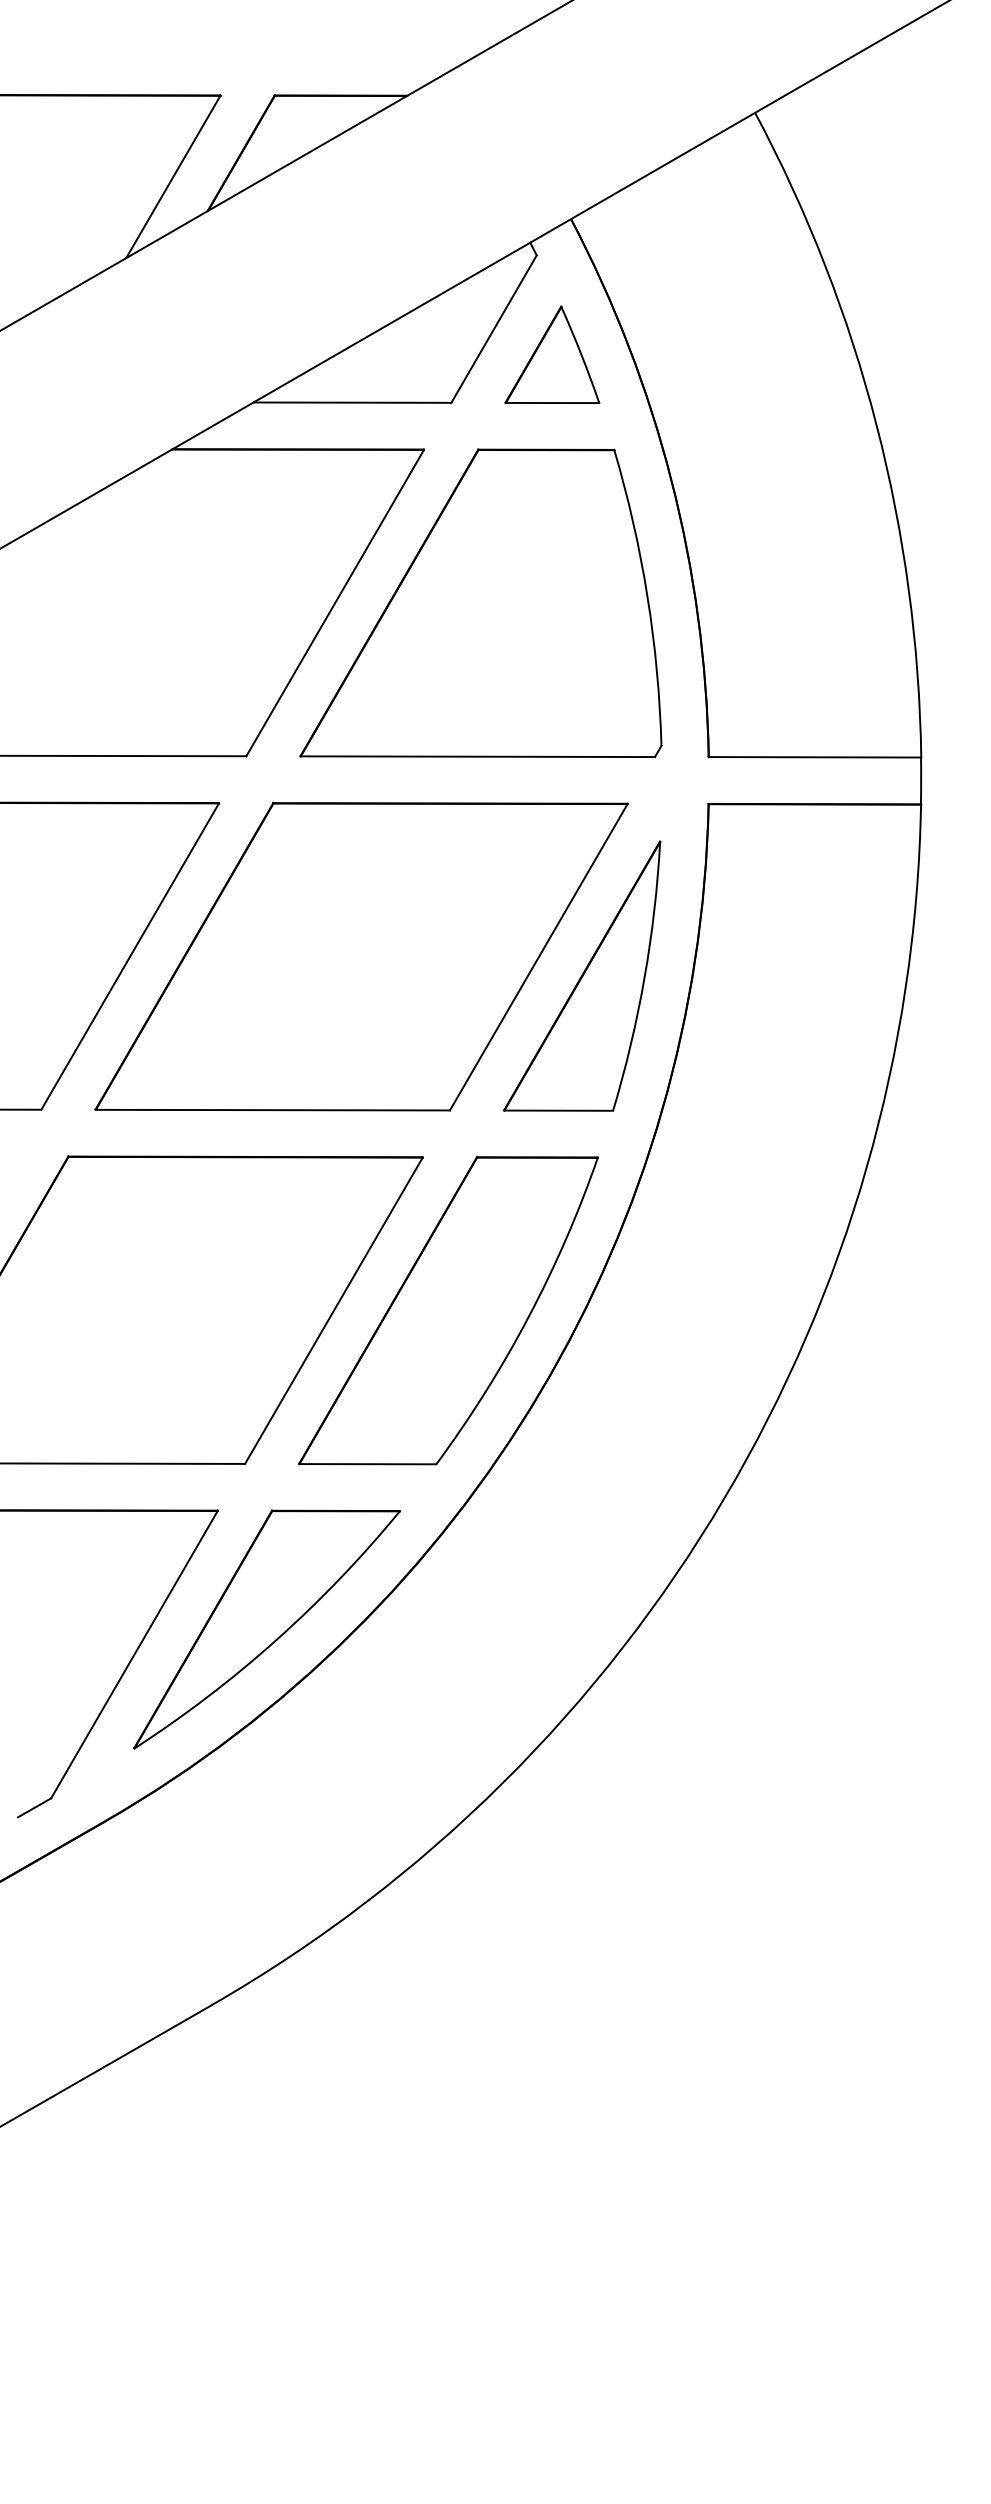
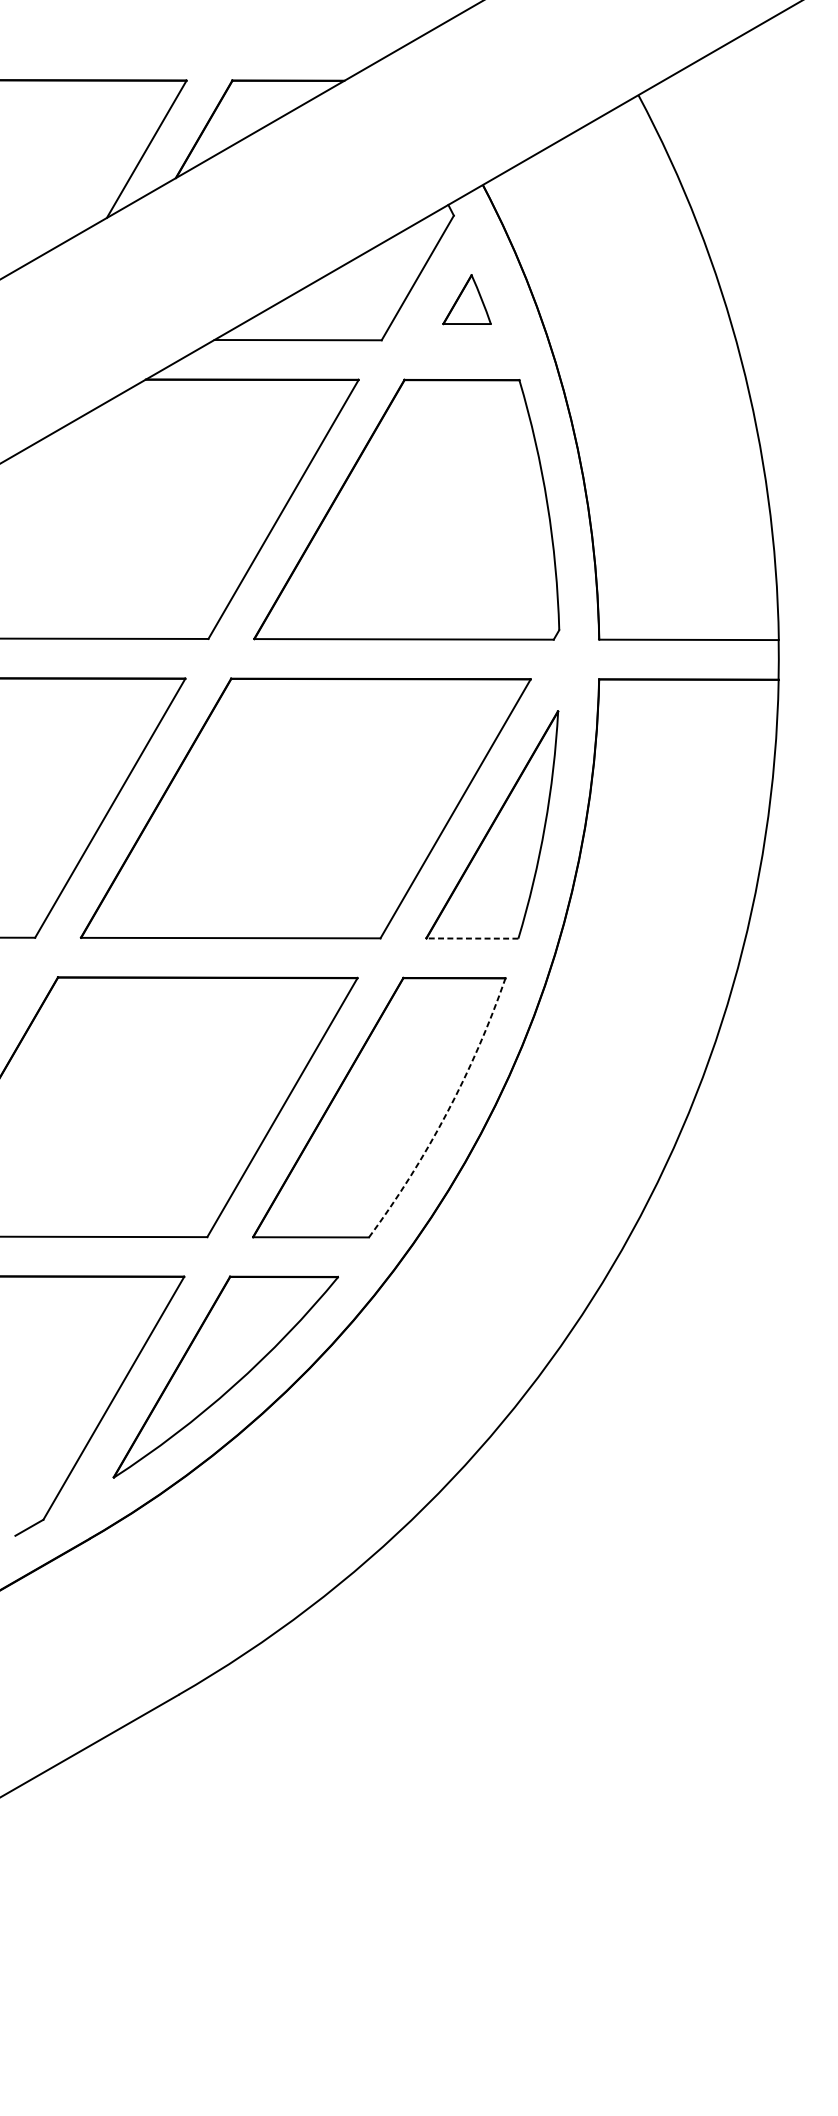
part: (552, 354) -> (467, 299), size x0.6
line: (558, 1110) -> (472, 938), solid -> dashed
arc: (528, 1317) -> (446, 1113), solid -> dashed

